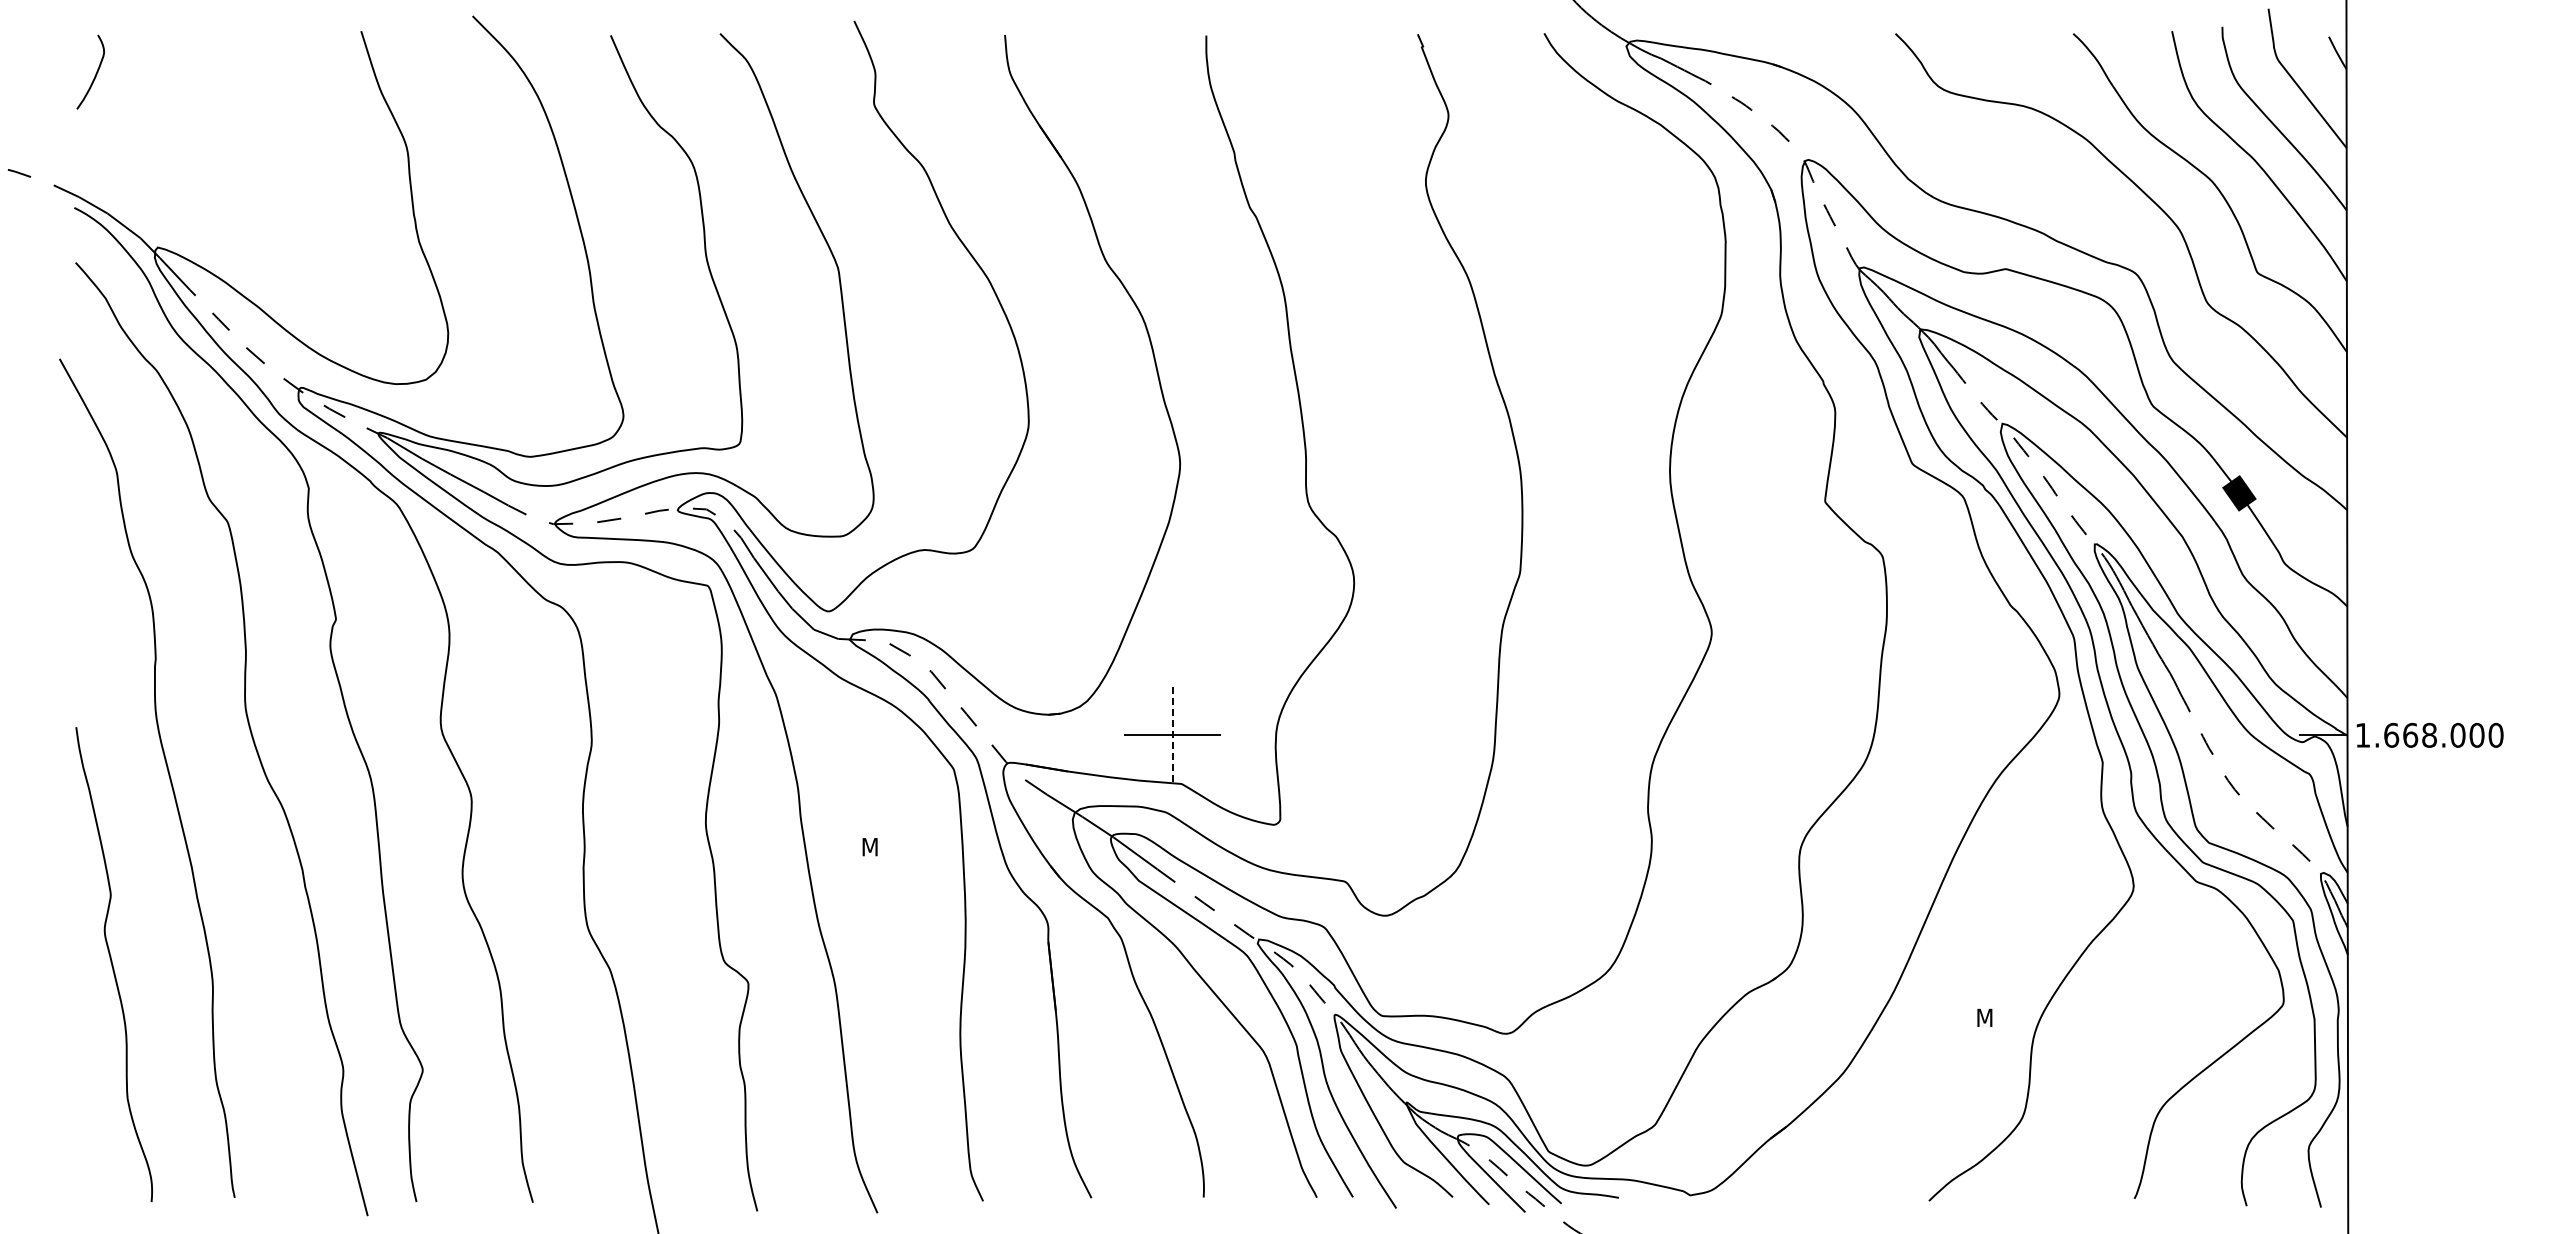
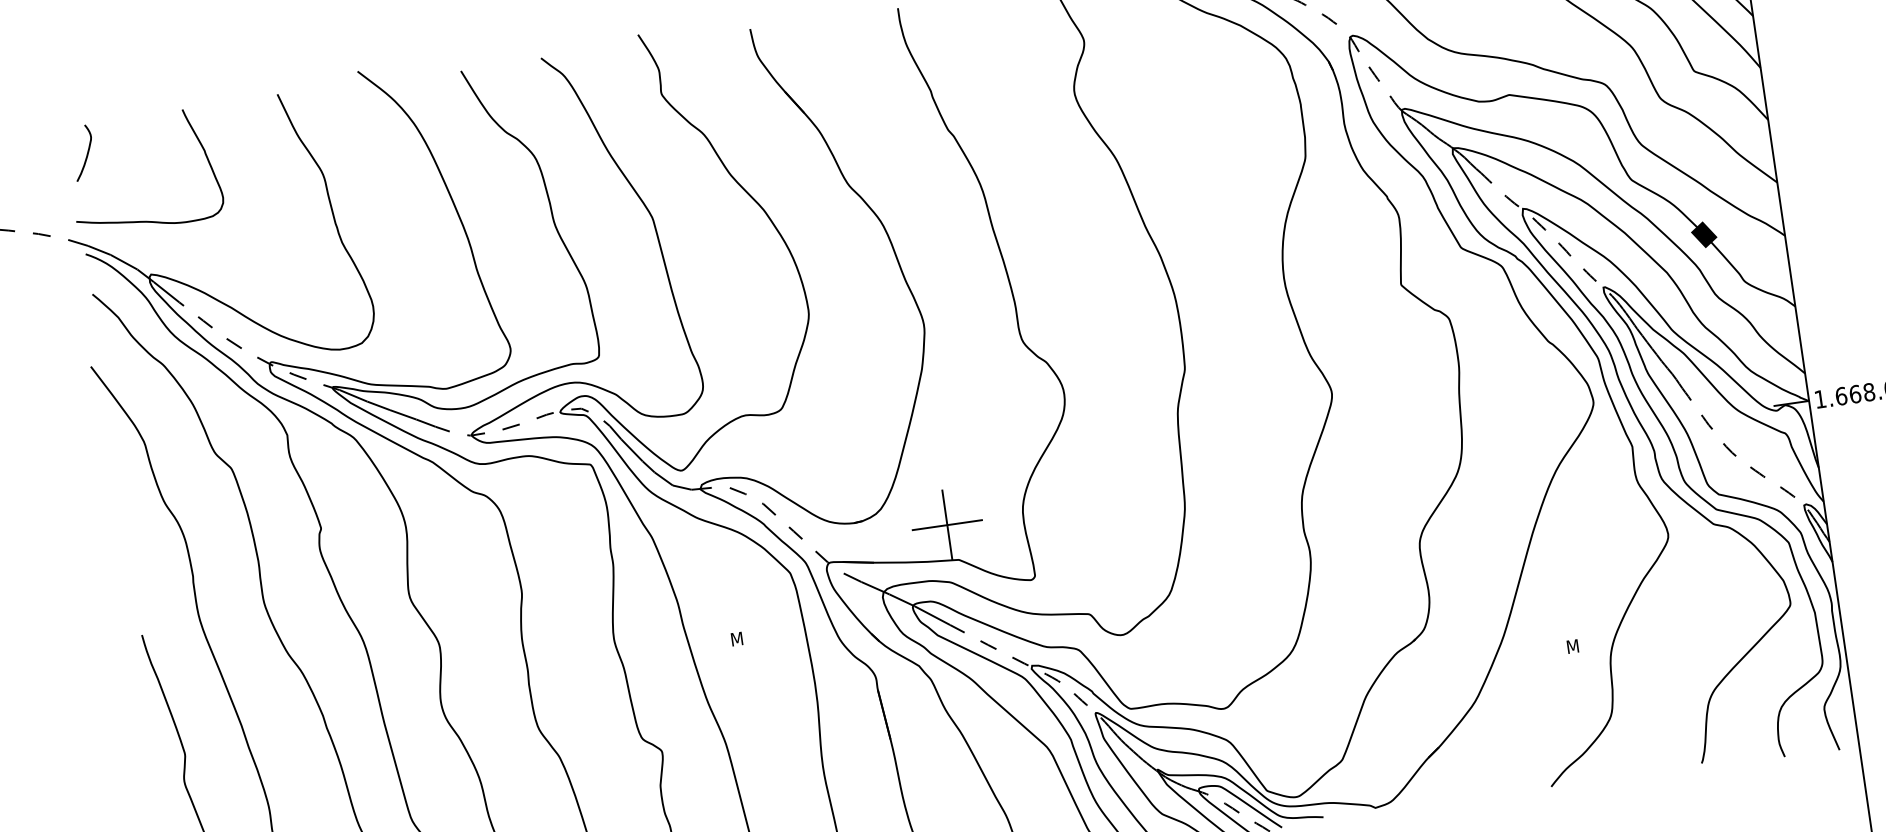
curve: (158, 174) -> (143, 220), added
line: (1172, 735) -> (947, 525), dashed -> solid

